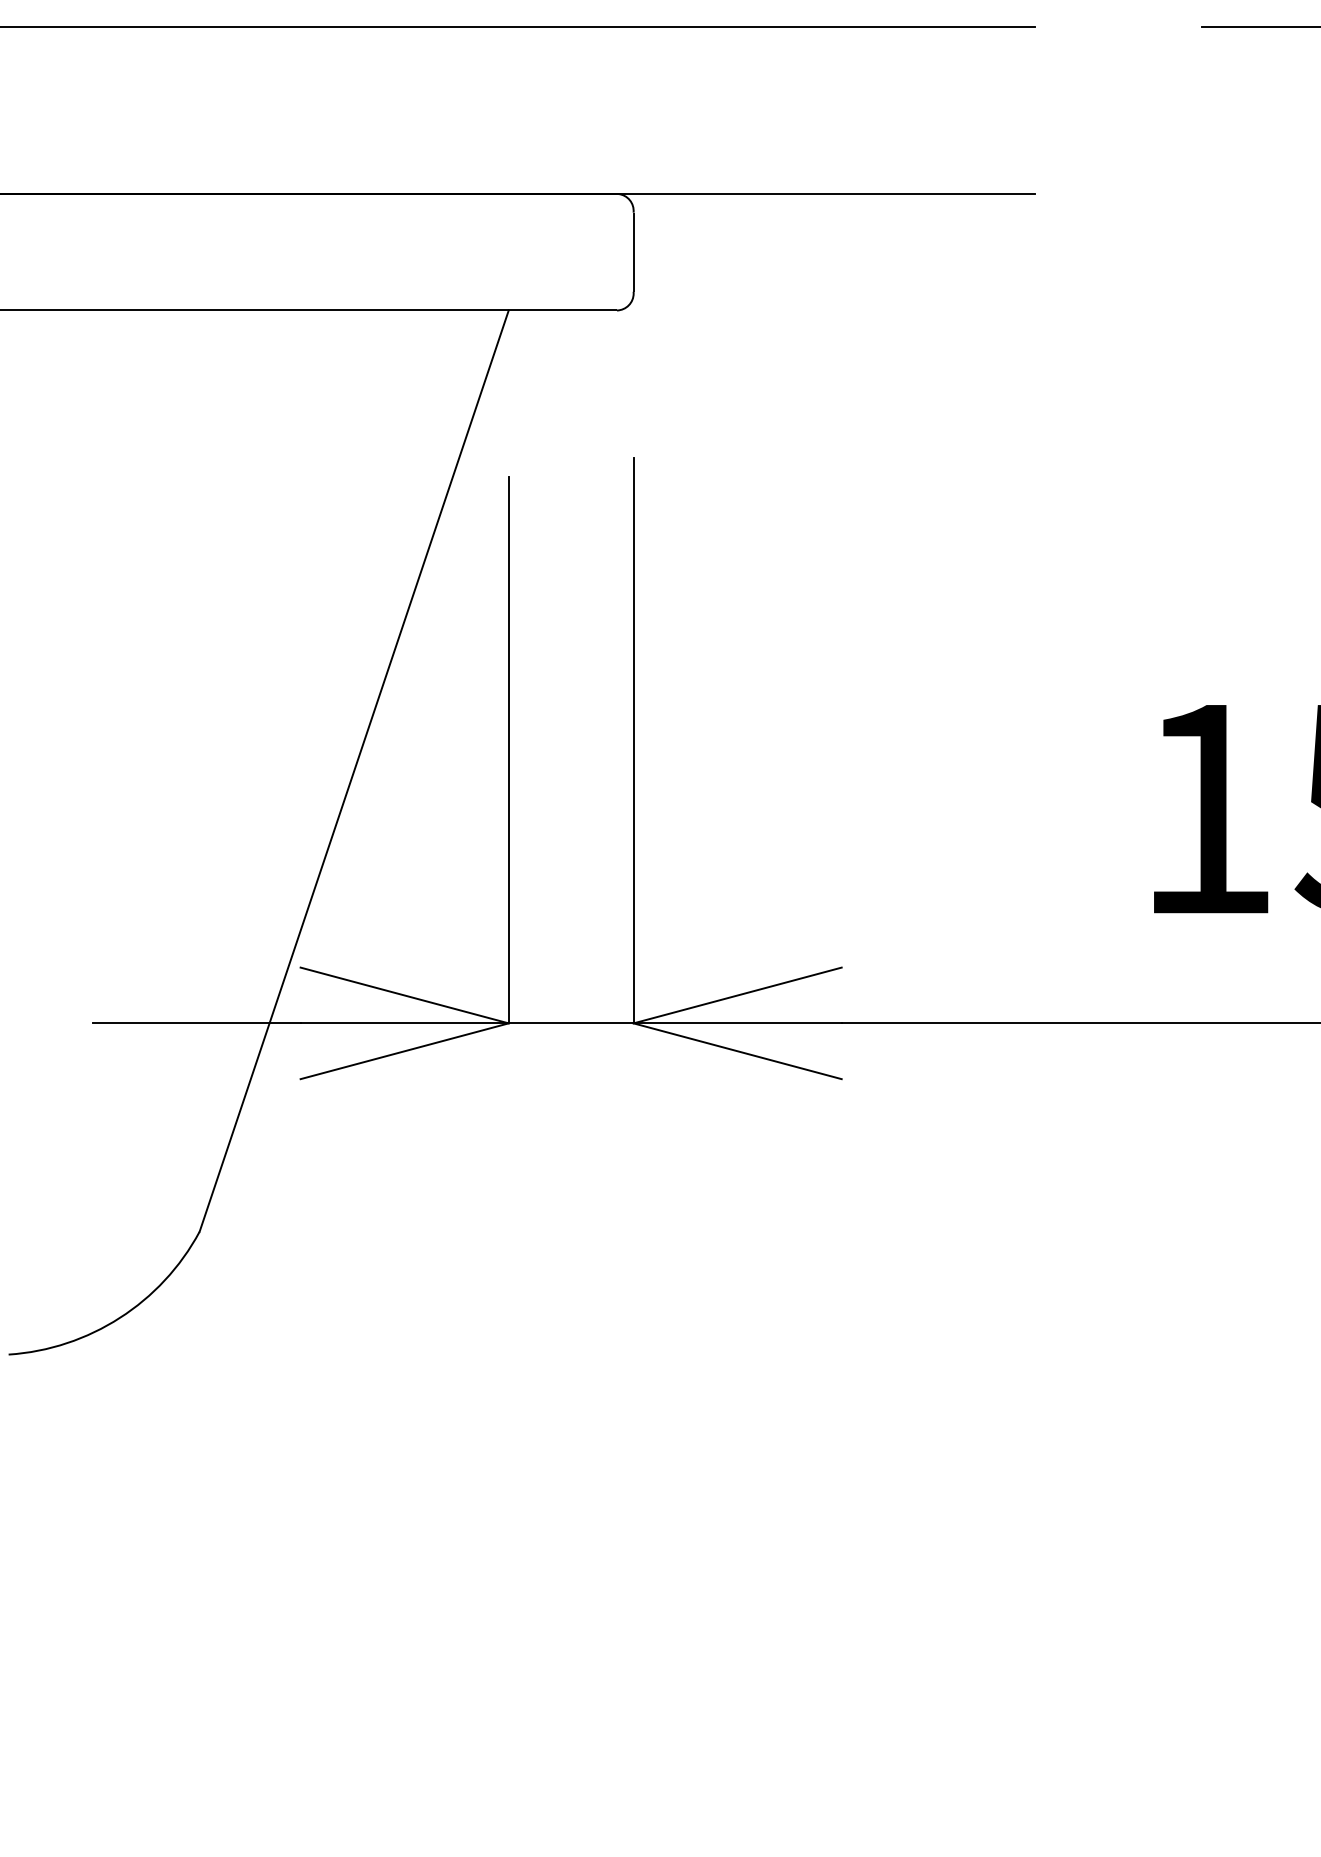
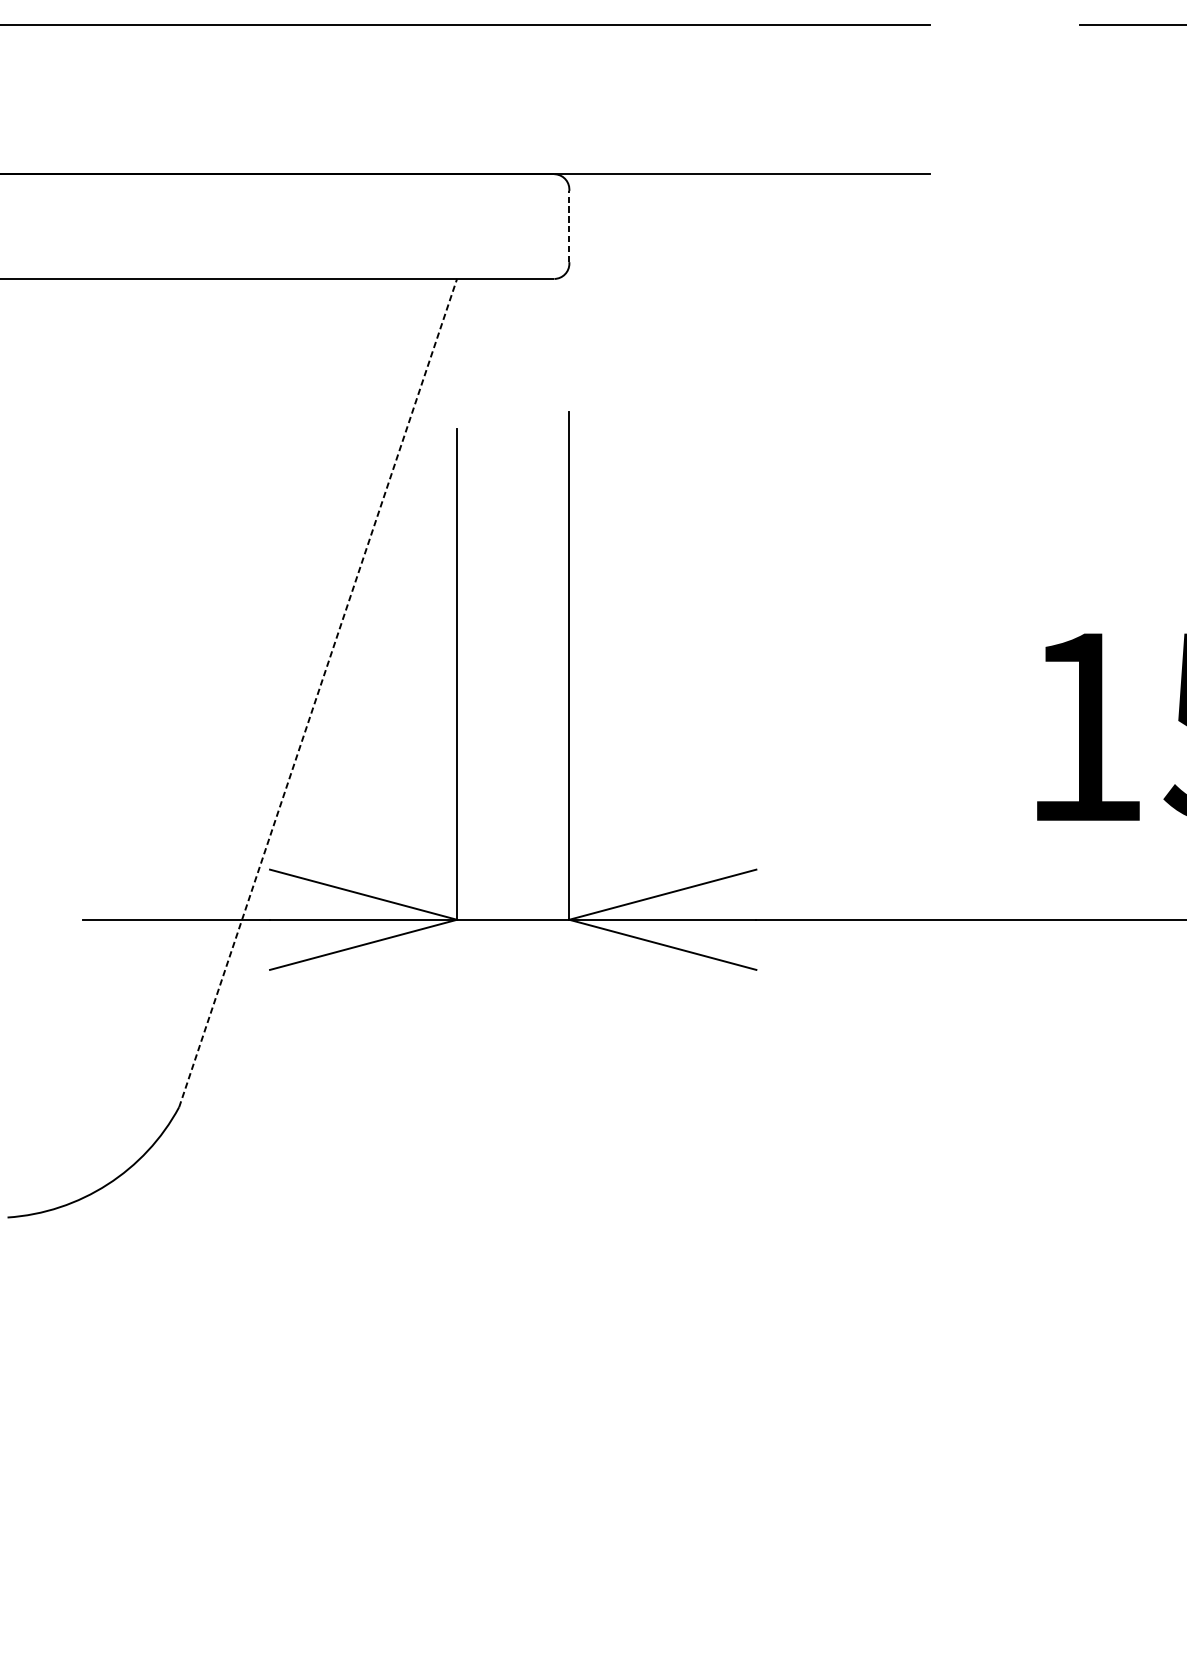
line: (633, 252) -> (569, 226), solid -> dashed
line: (354, 771) -> (318, 693), solid -> dashed

